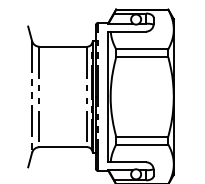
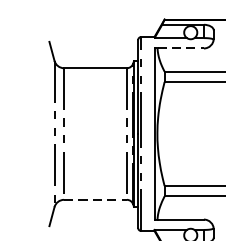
line: (128, 31) -> (180, 48), solid -> dashed
line: (63, 147) -> (95, 200), solid -> dashed

